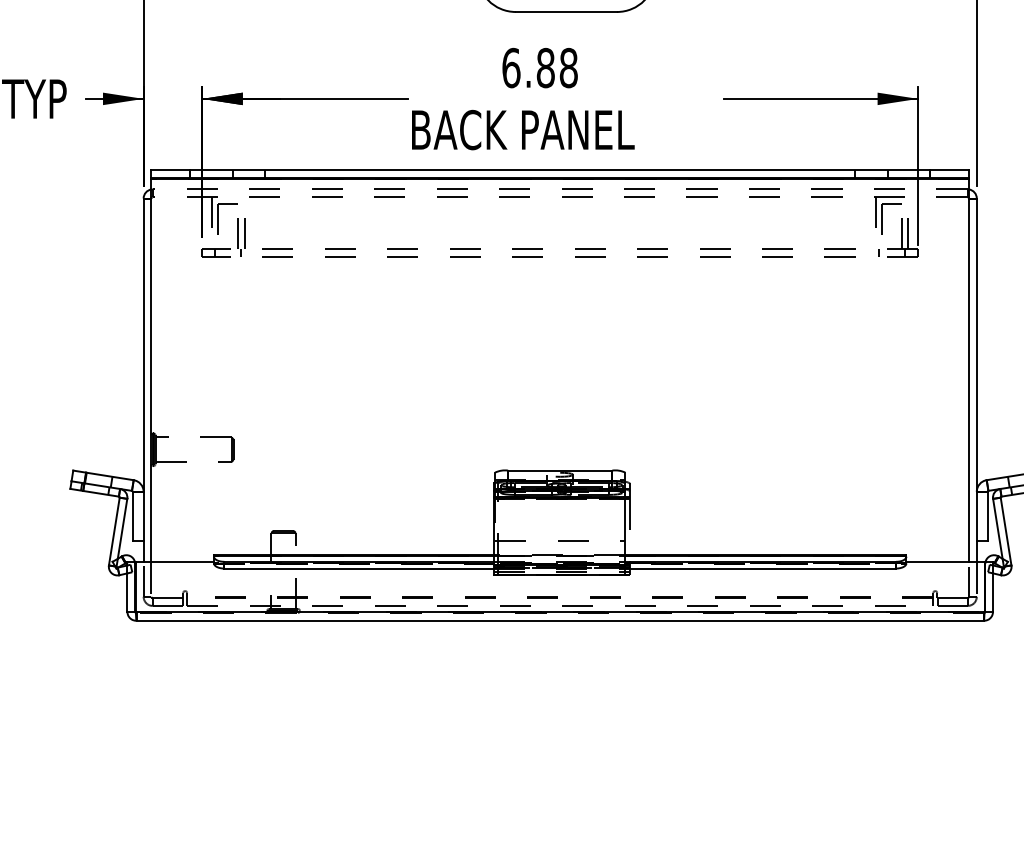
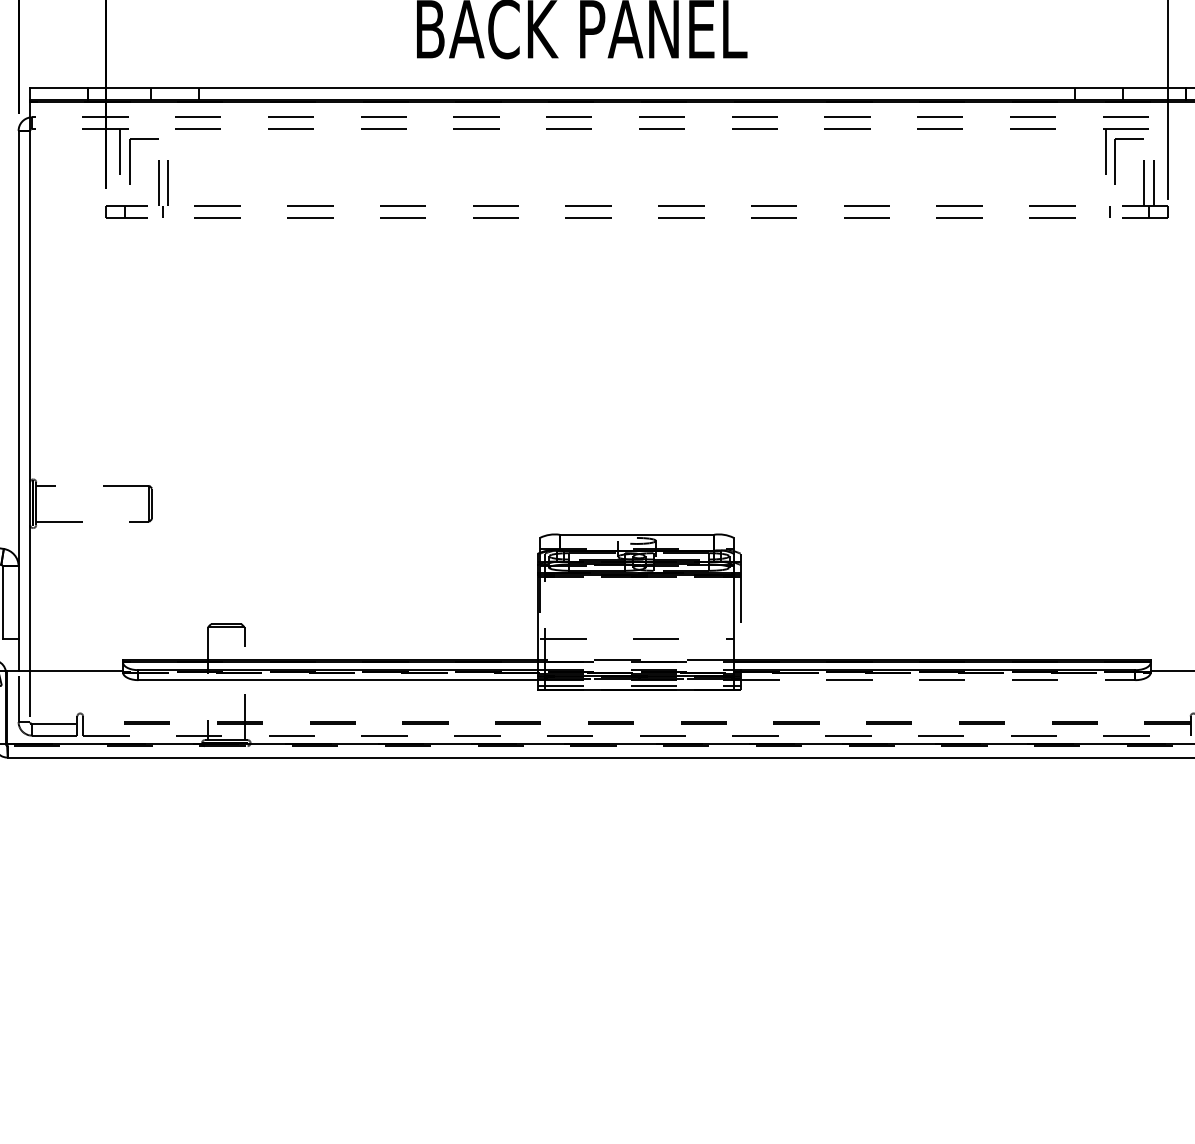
line: (761, 568) -> (935, 680), solid -> dashed

